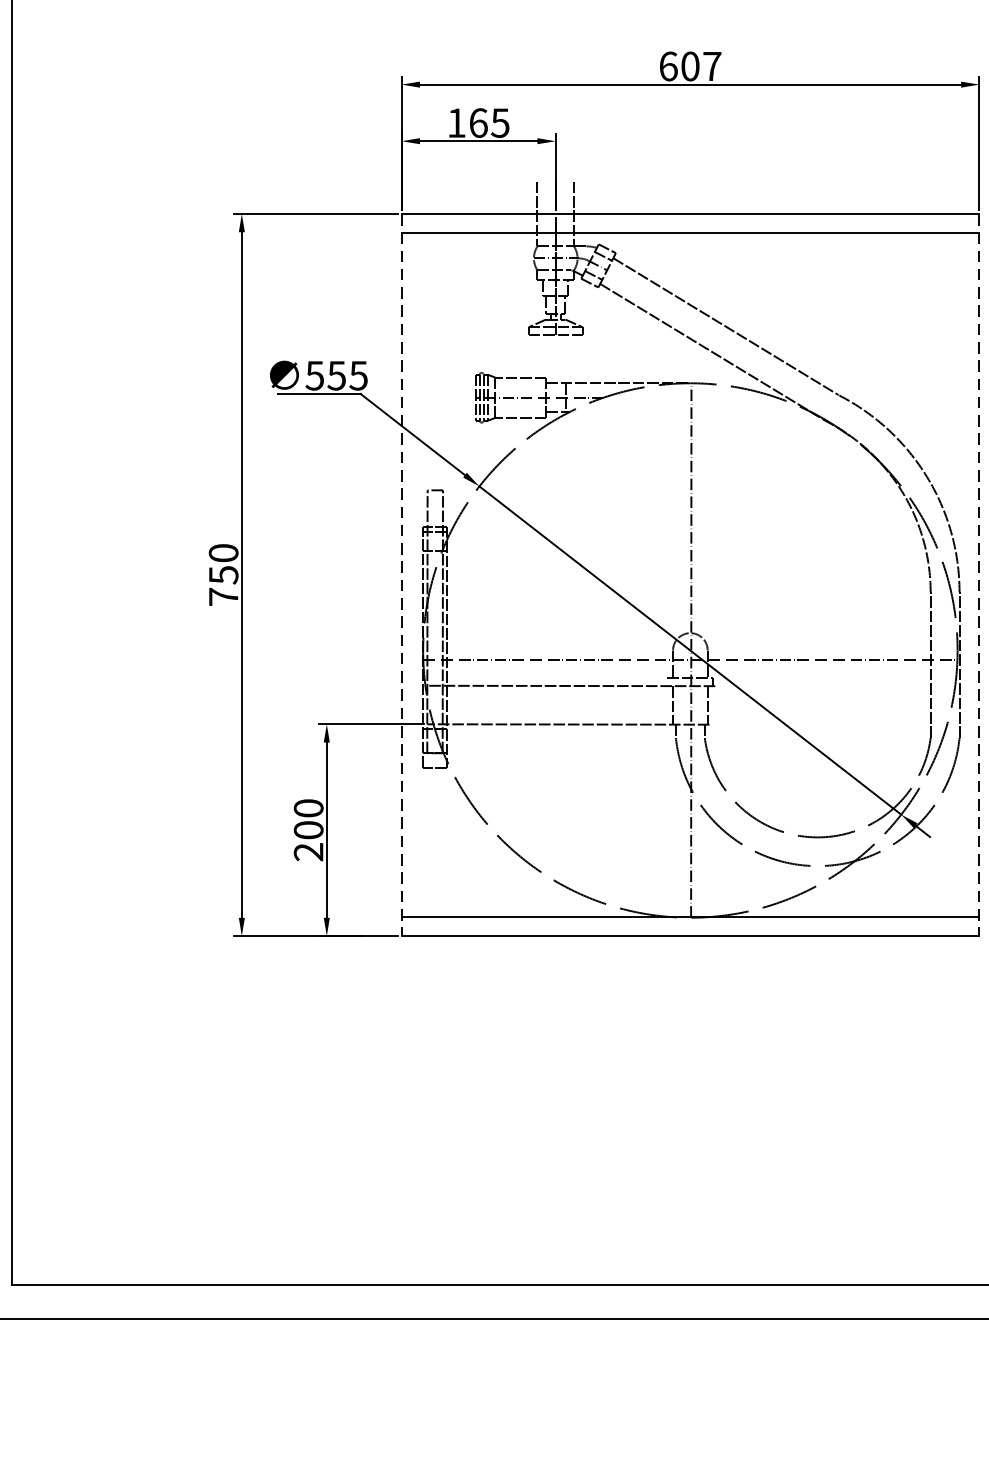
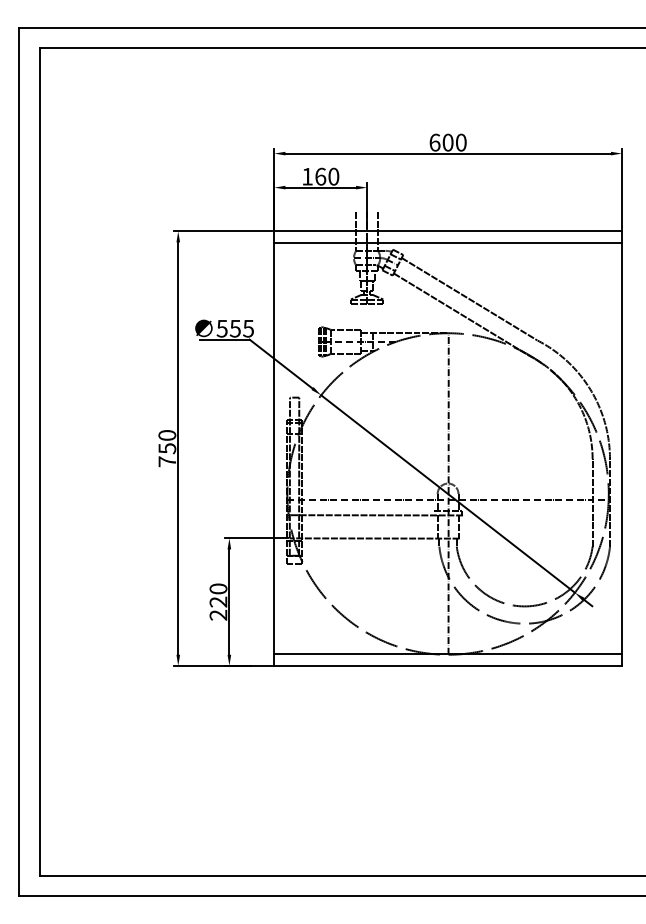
text: (712, 66) -> (461, 142), 607 -> 600
text: (499, 122) -> (333, 176), 165 -> 160
line: (401, 576) -> (274, 449), dashed -> solid
line: (978, 576) -> (621, 449), dashed -> solid
text: (308, 829) -> (218, 601), 200 -> 220

